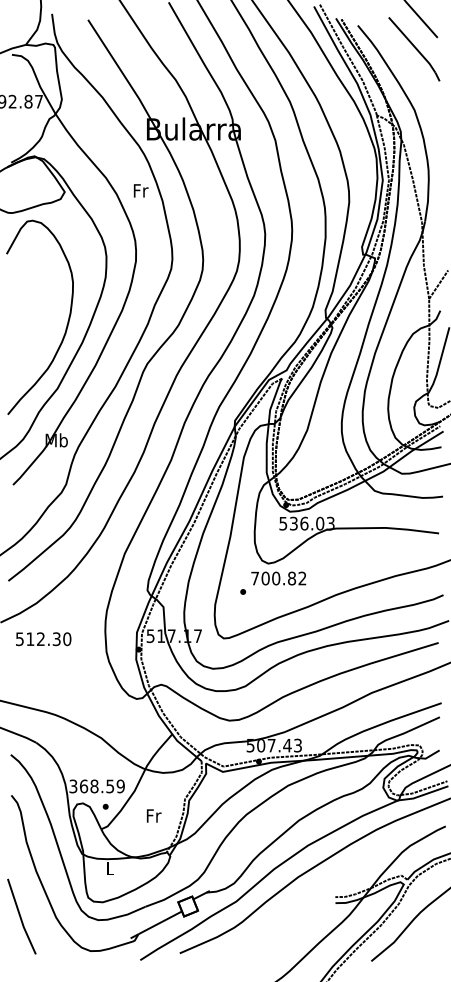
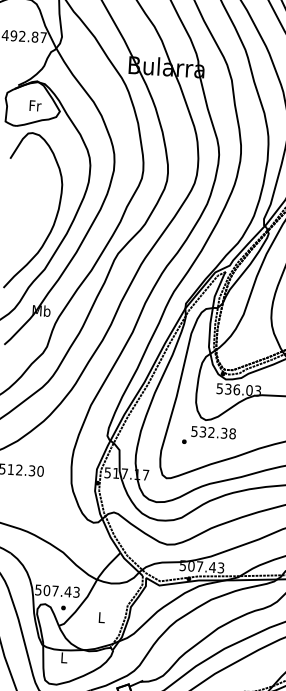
text: (140, 190) -> (35, 105), moved
text: (278, 578) -> (213, 432), 700.82 -> 532.38
text: (96, 786) -> (57, 591), 368.59 -> 507.43
text: (153, 815) -> (101, 617), Fr -> L

